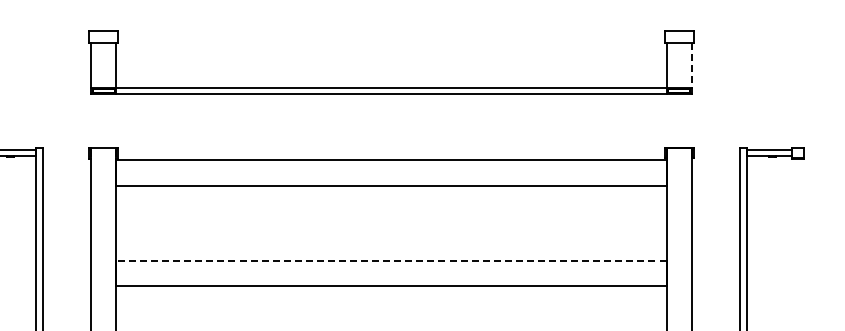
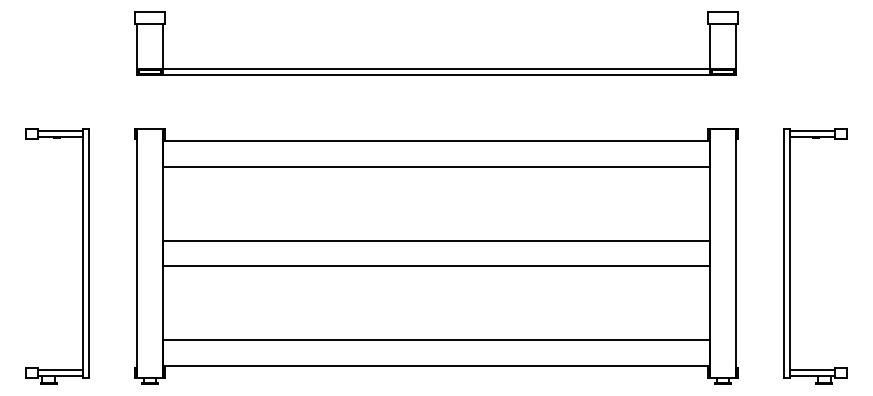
line: (691, 65) -> (735, 46), dashed -> solid
line: (391, 260) -> (436, 240), dashed -> solid

